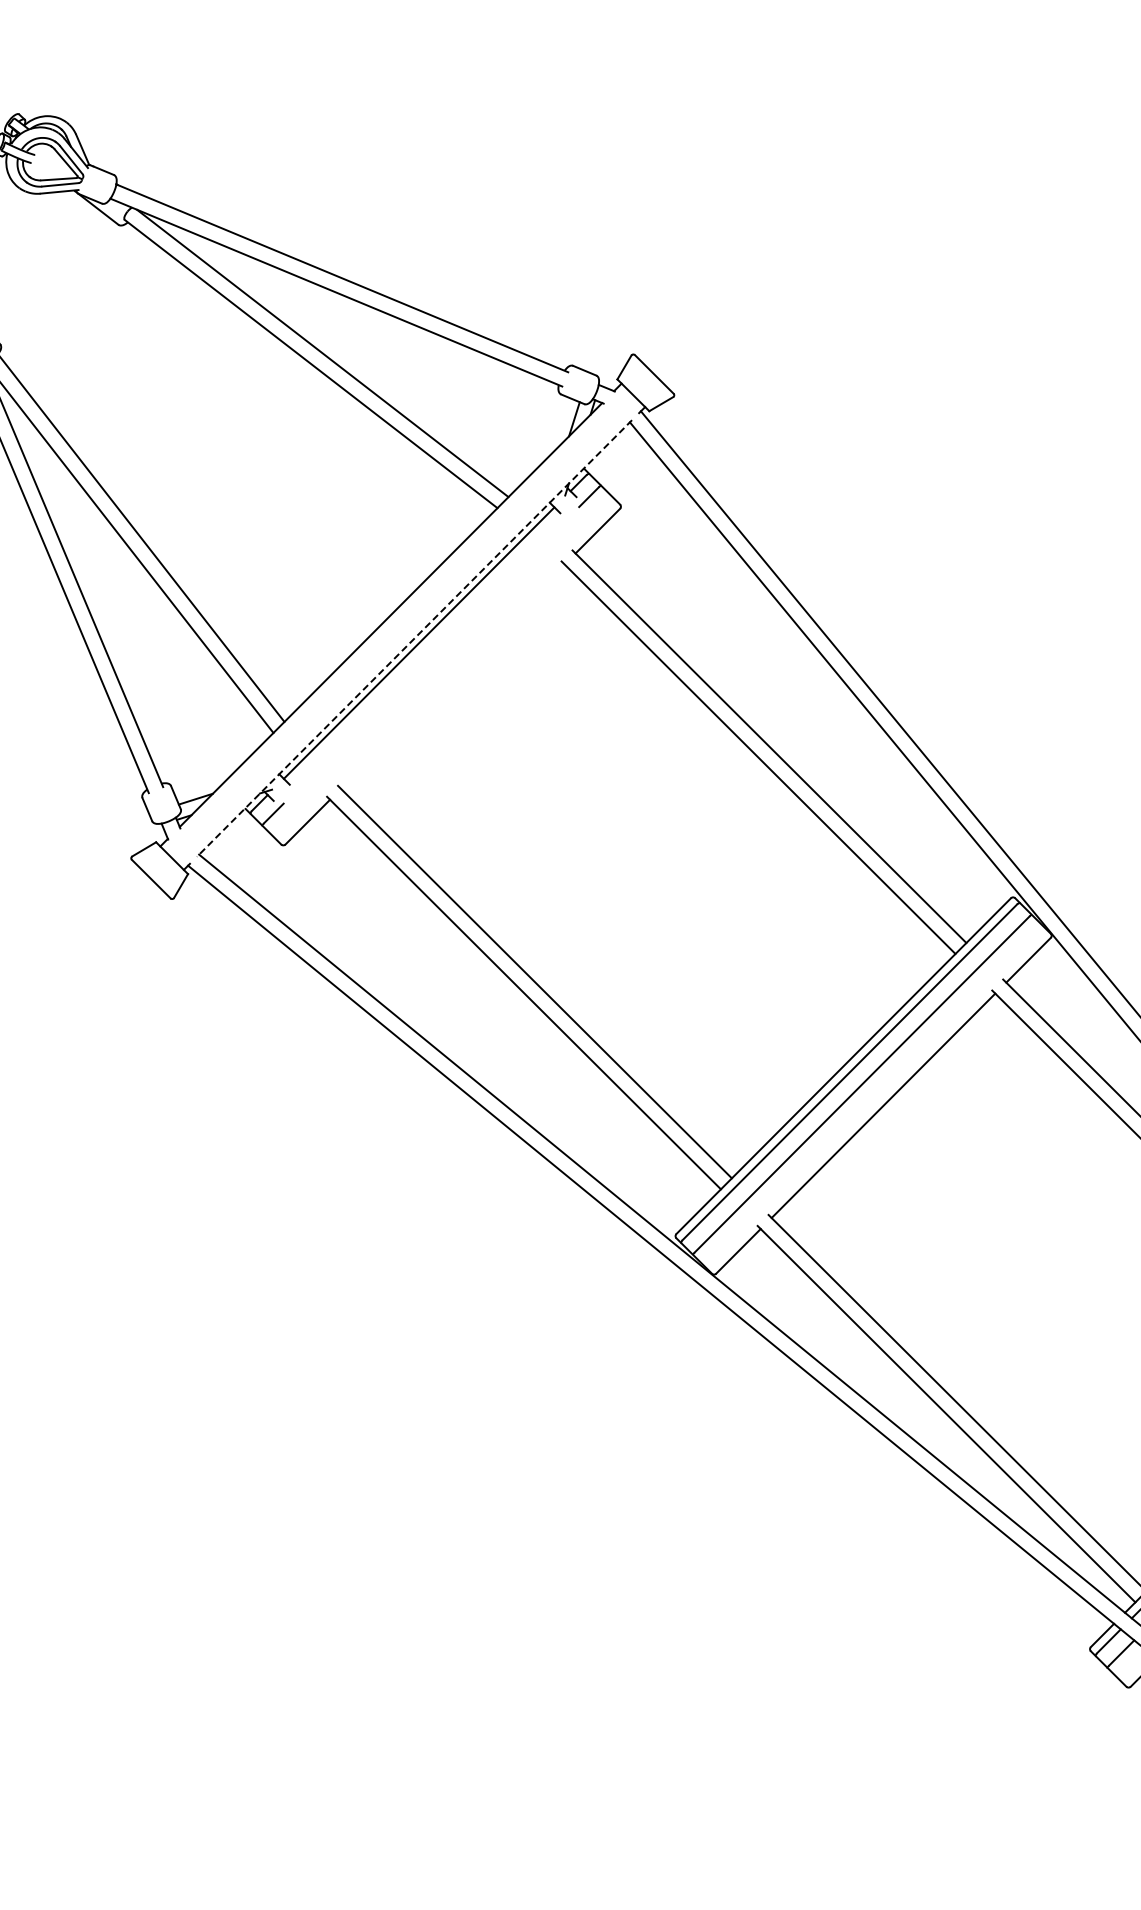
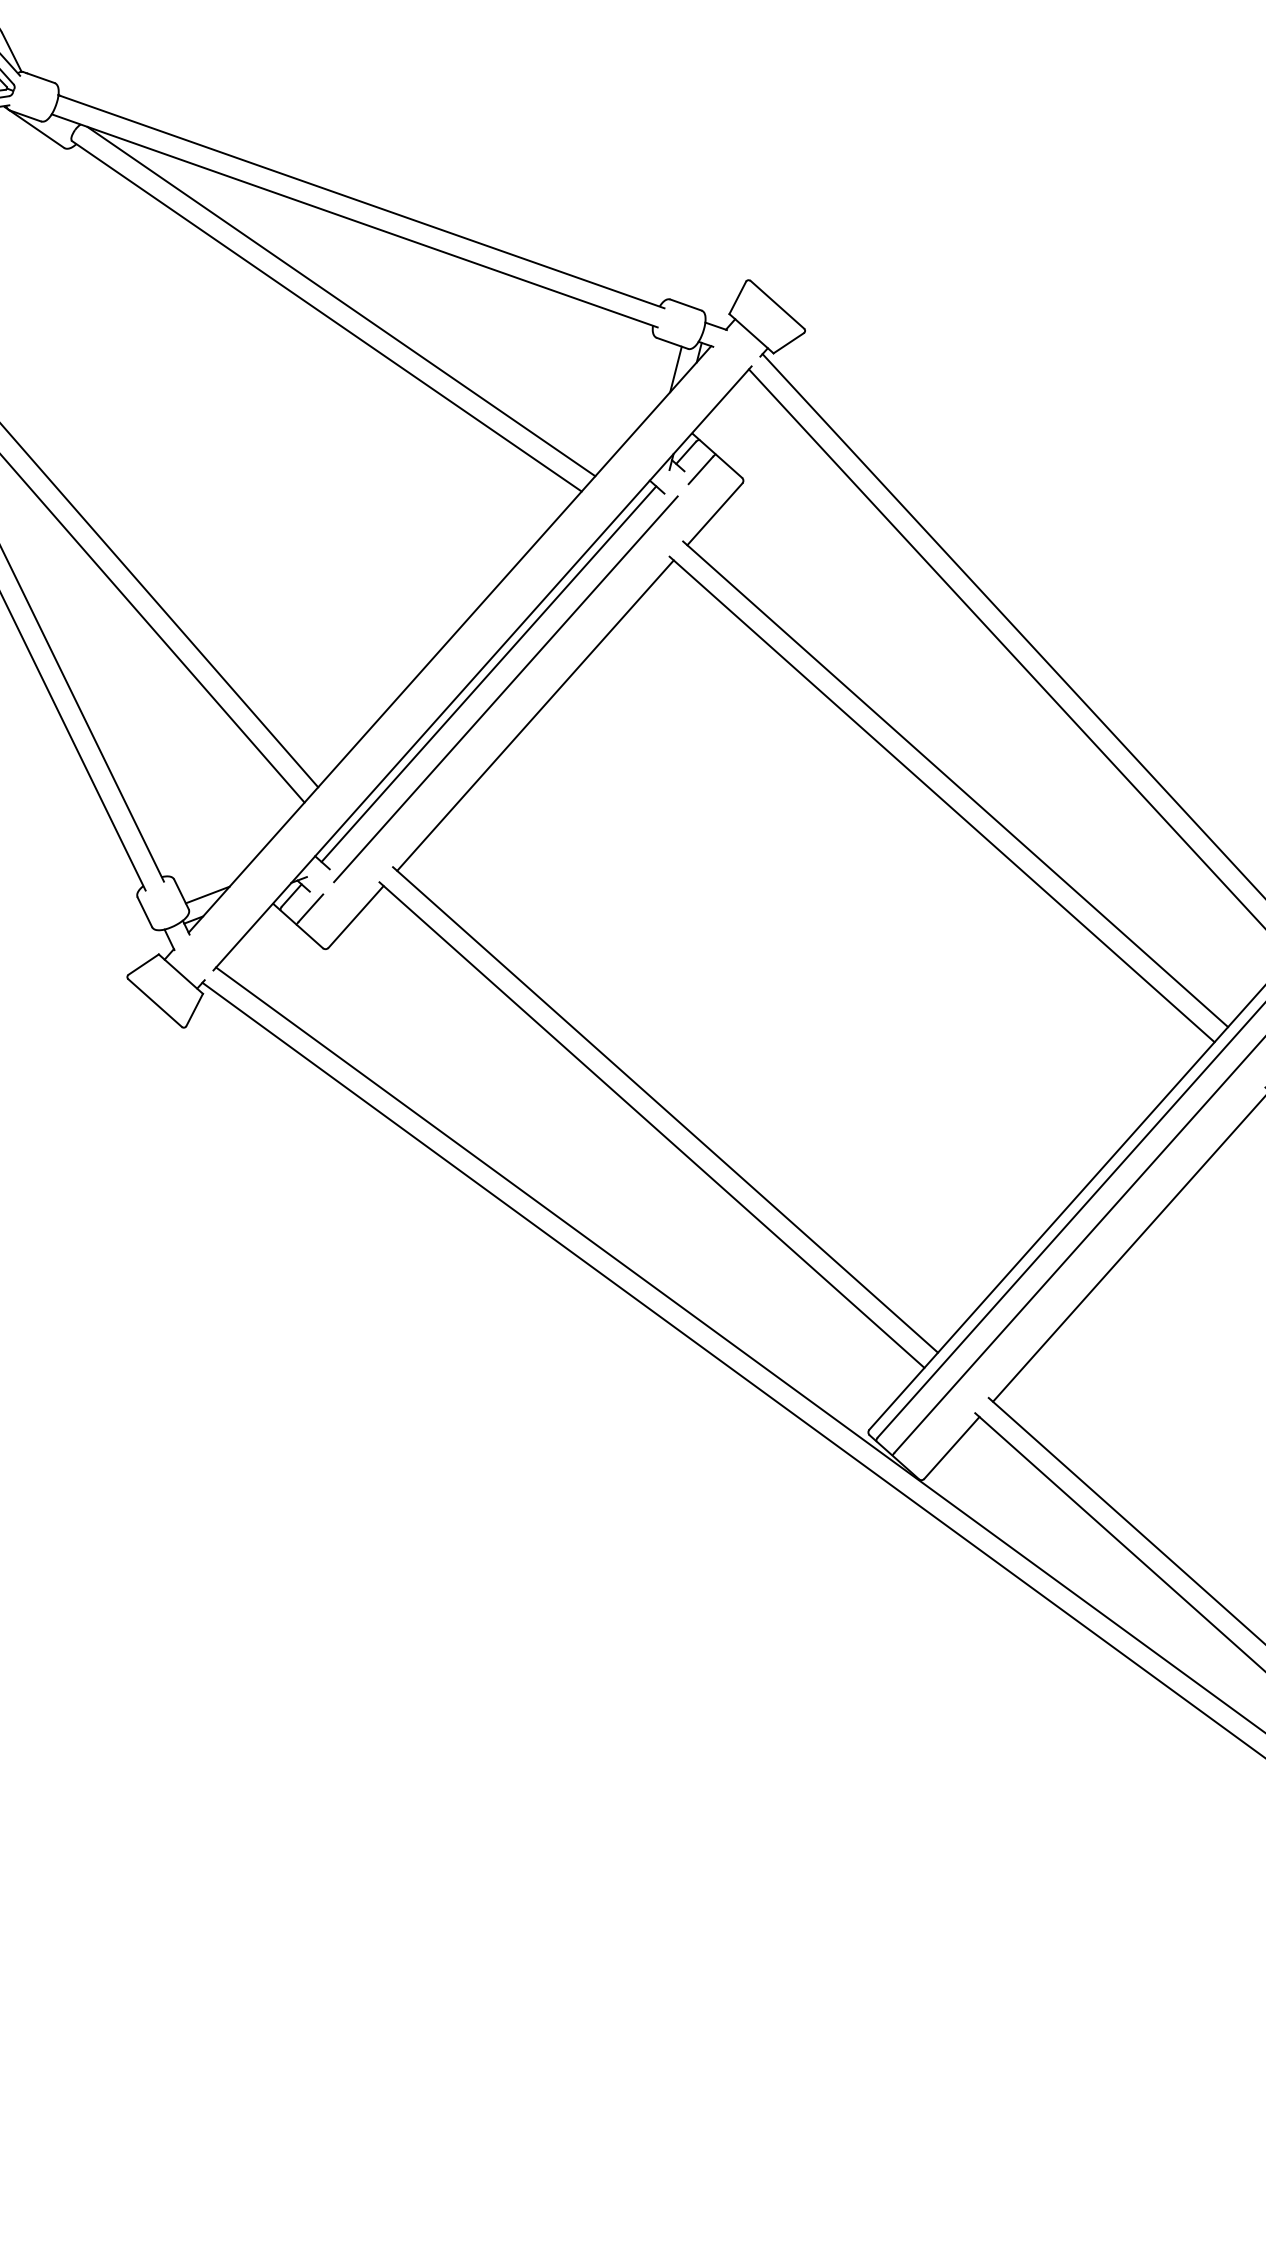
line: (414, 638) -> (482, 668), dashed -> solid
line: (431, 654) -> (505, 688), added
line: (452, 676) -> (535, 715), added

